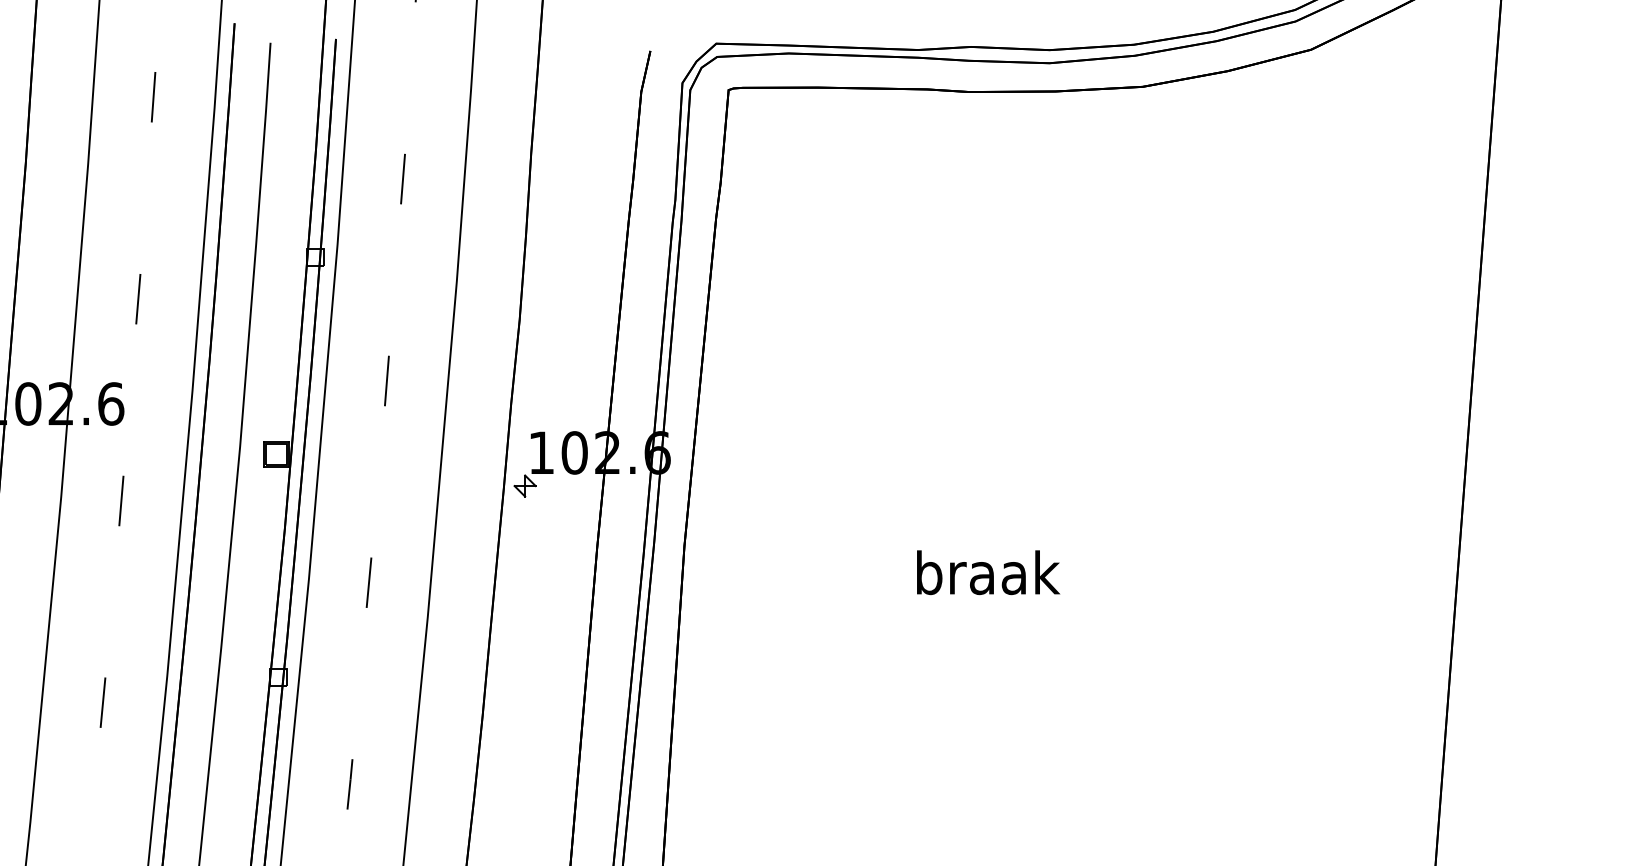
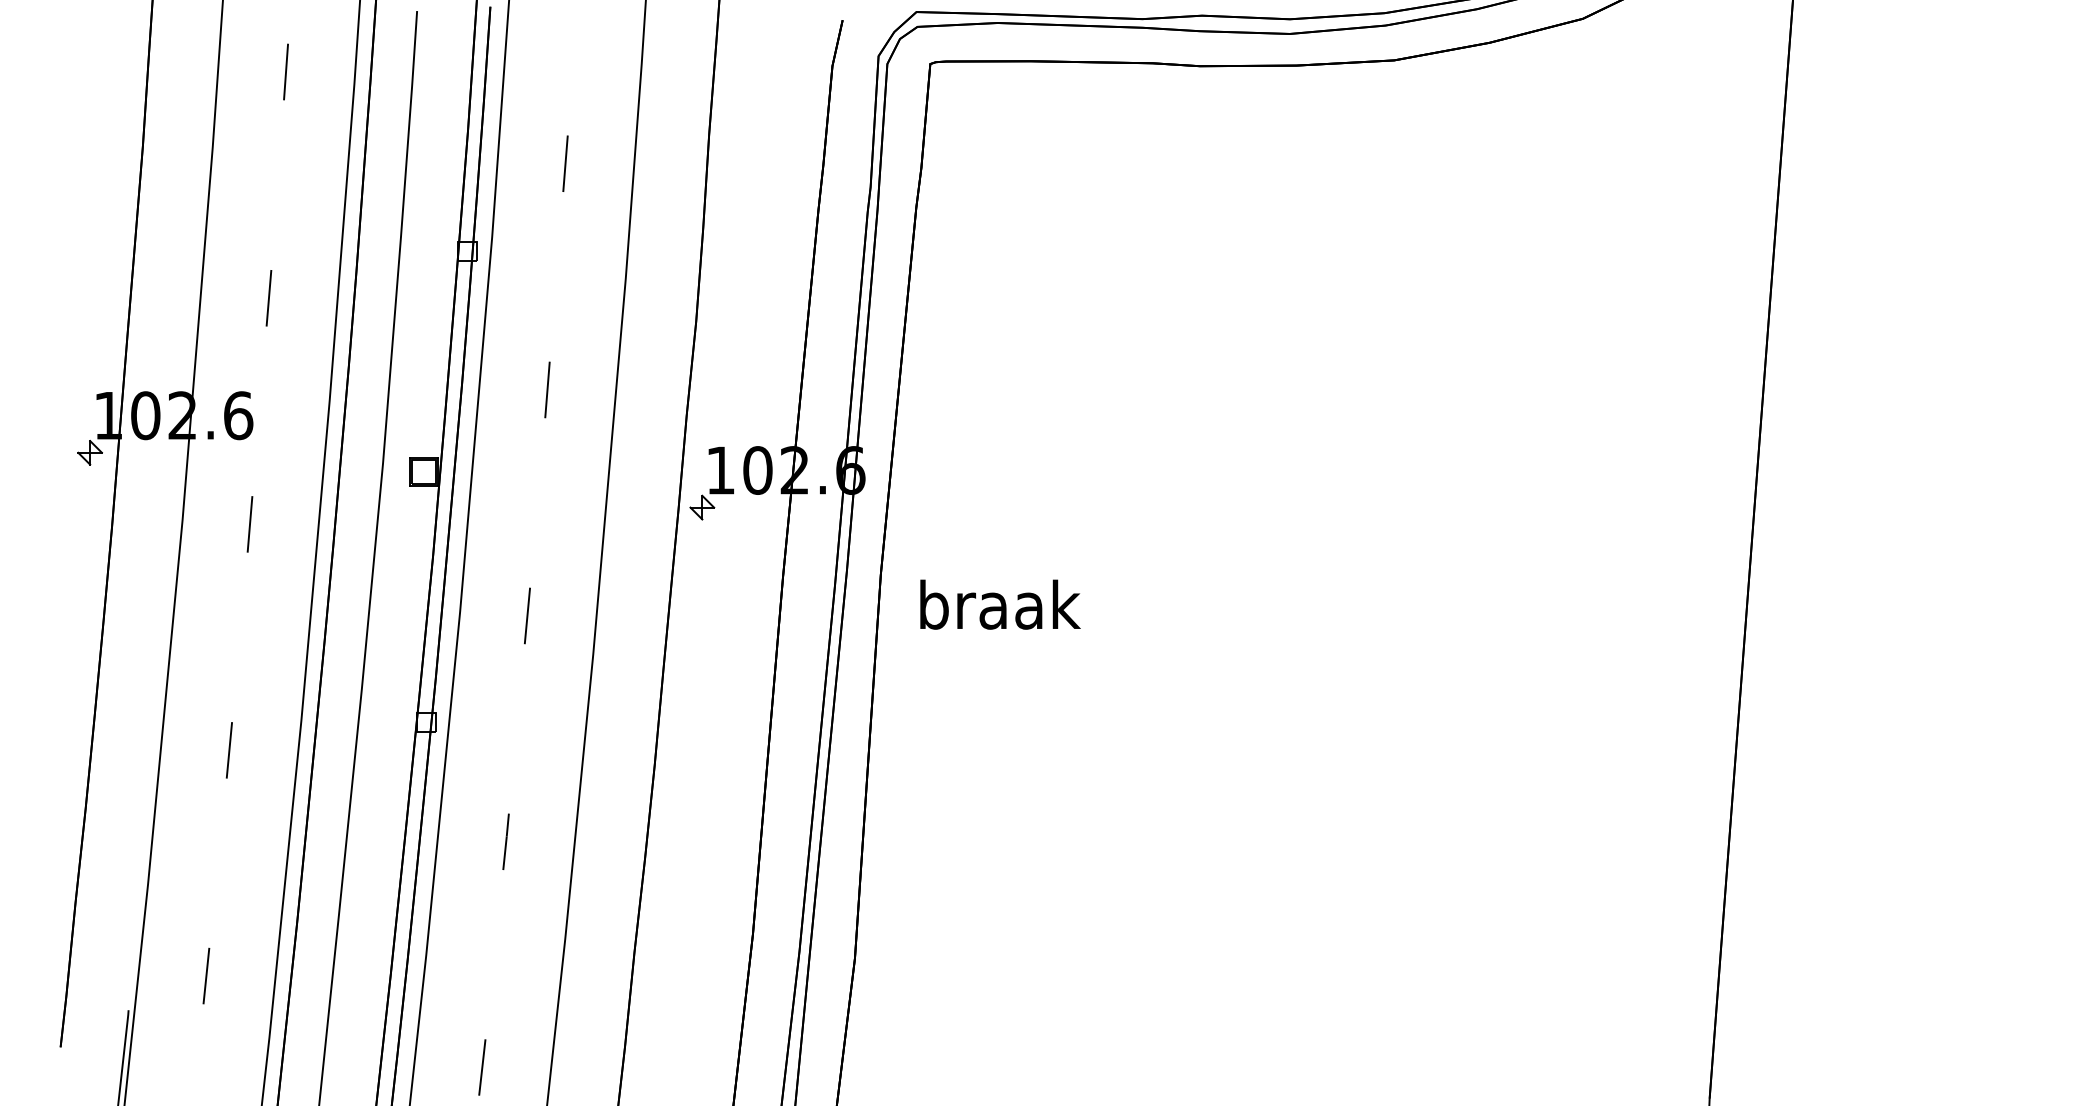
text: (988, 572) -> (1000, 604), moved

